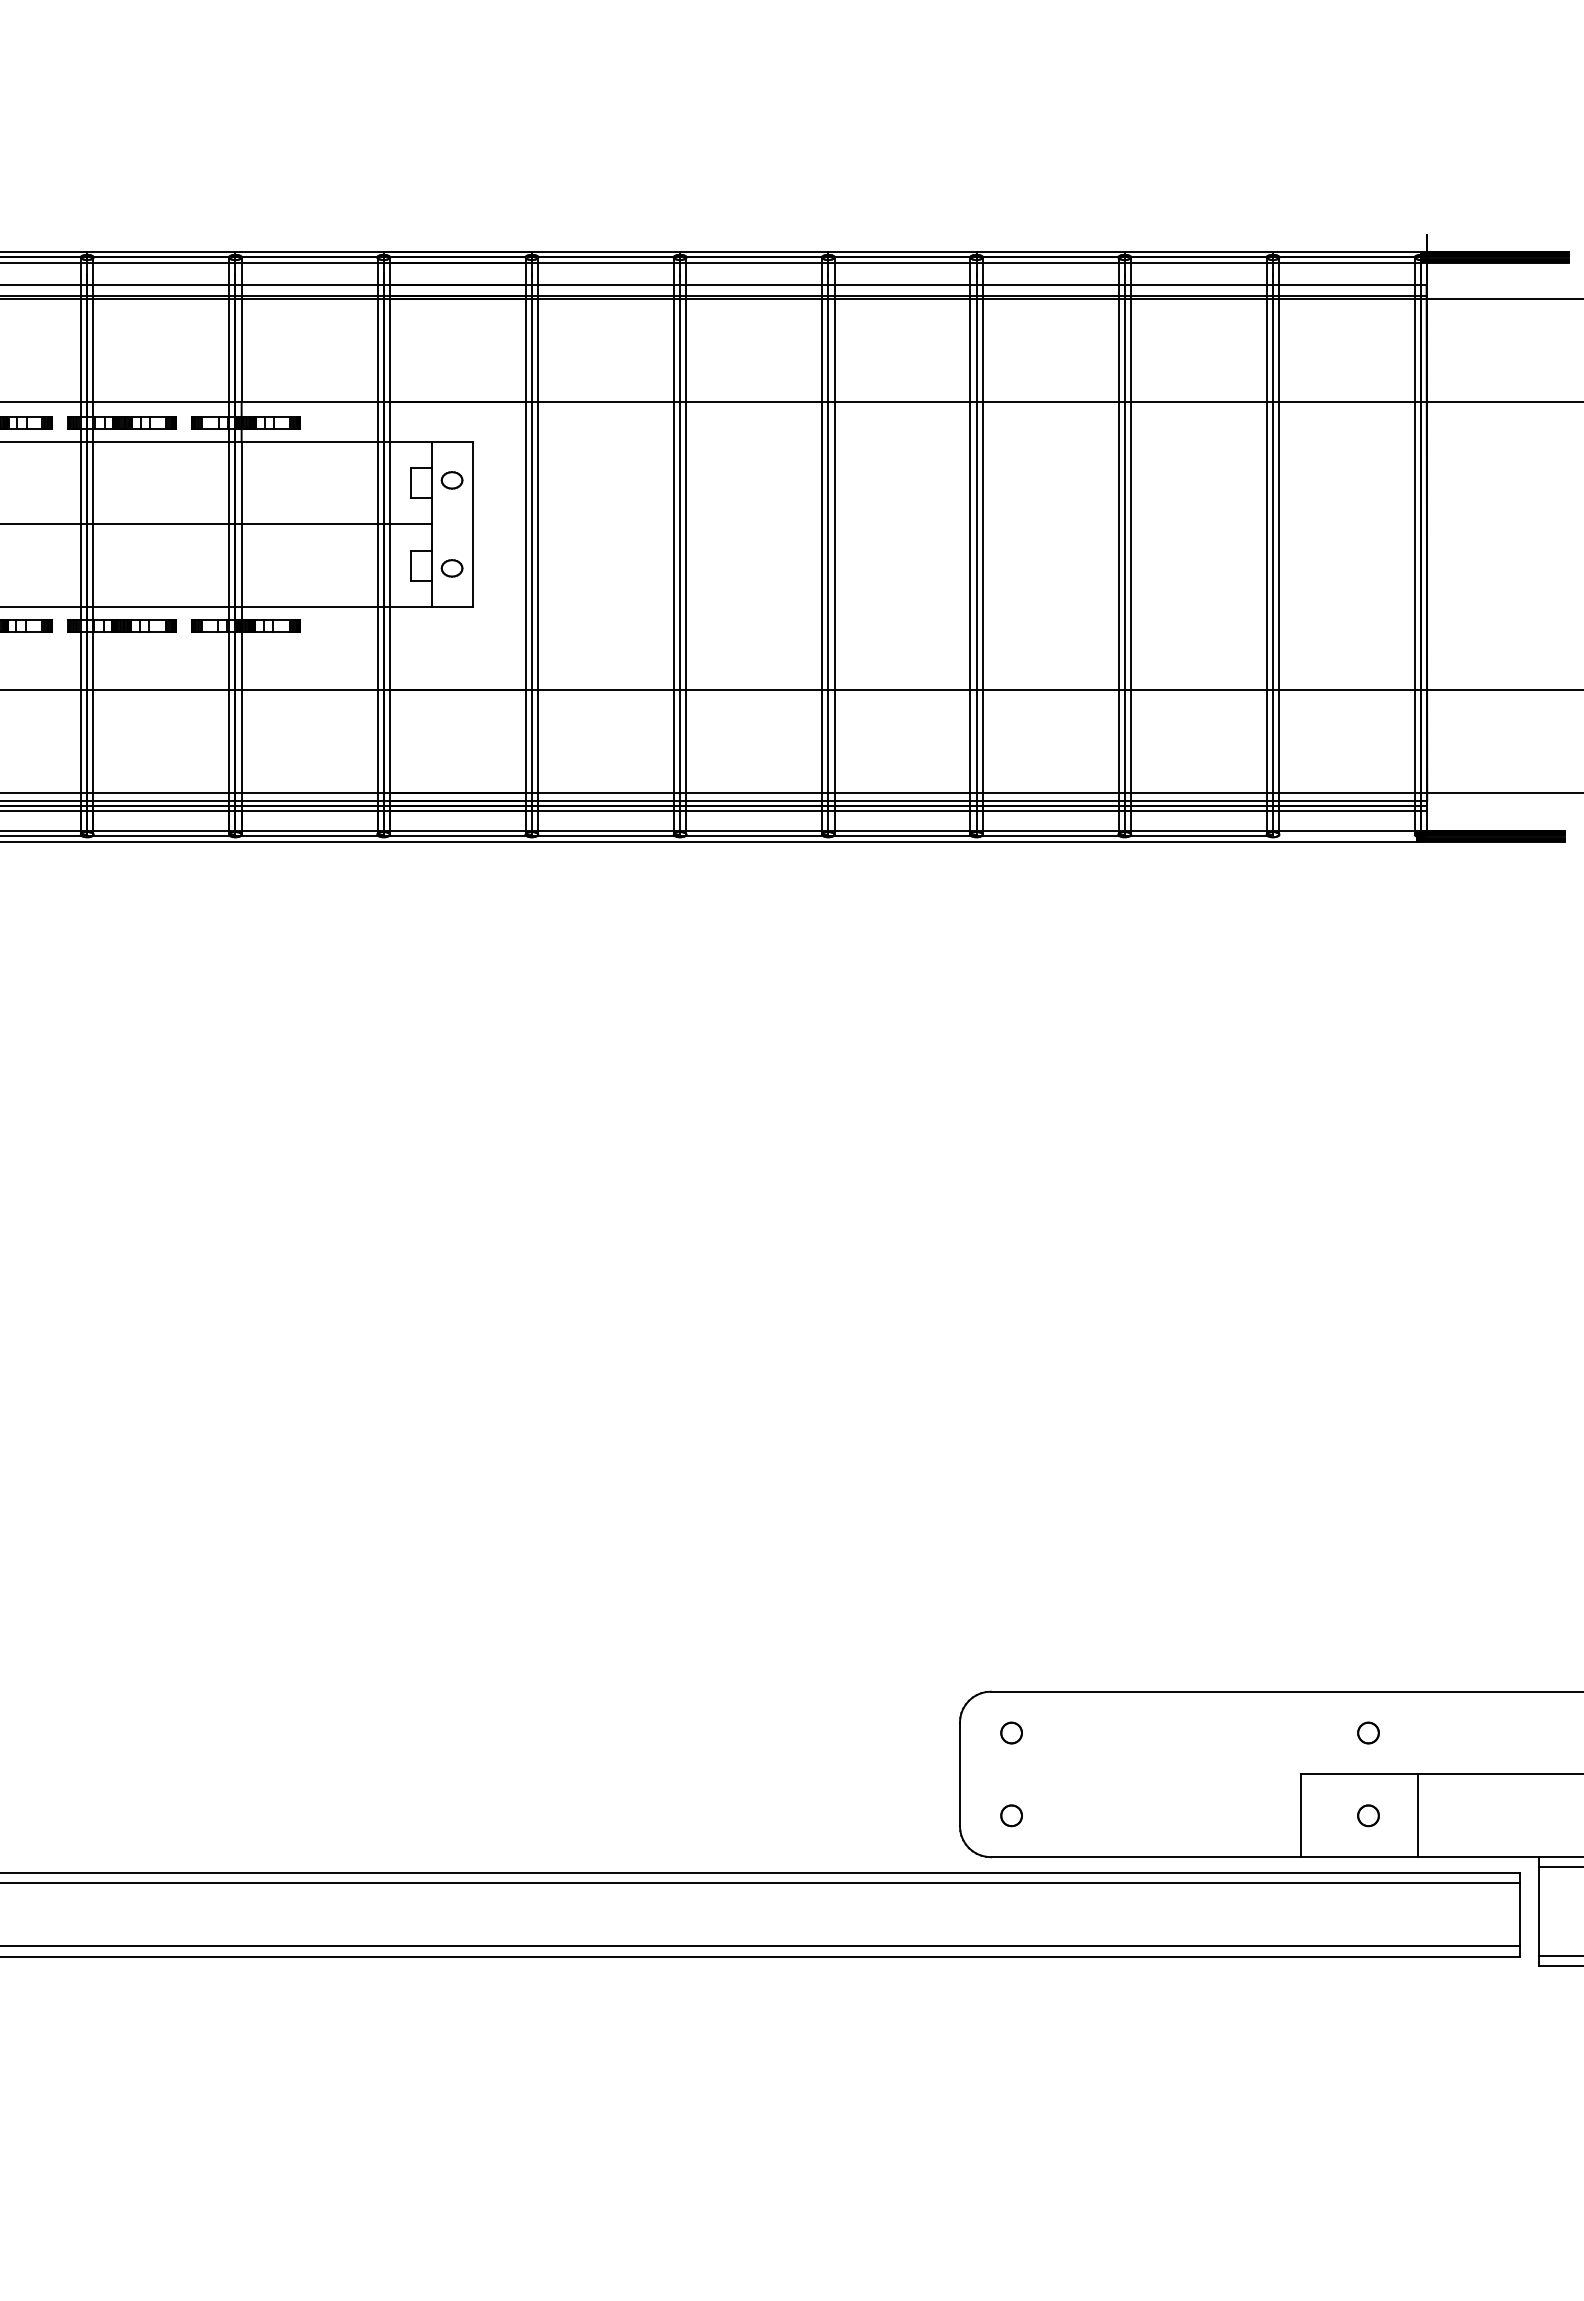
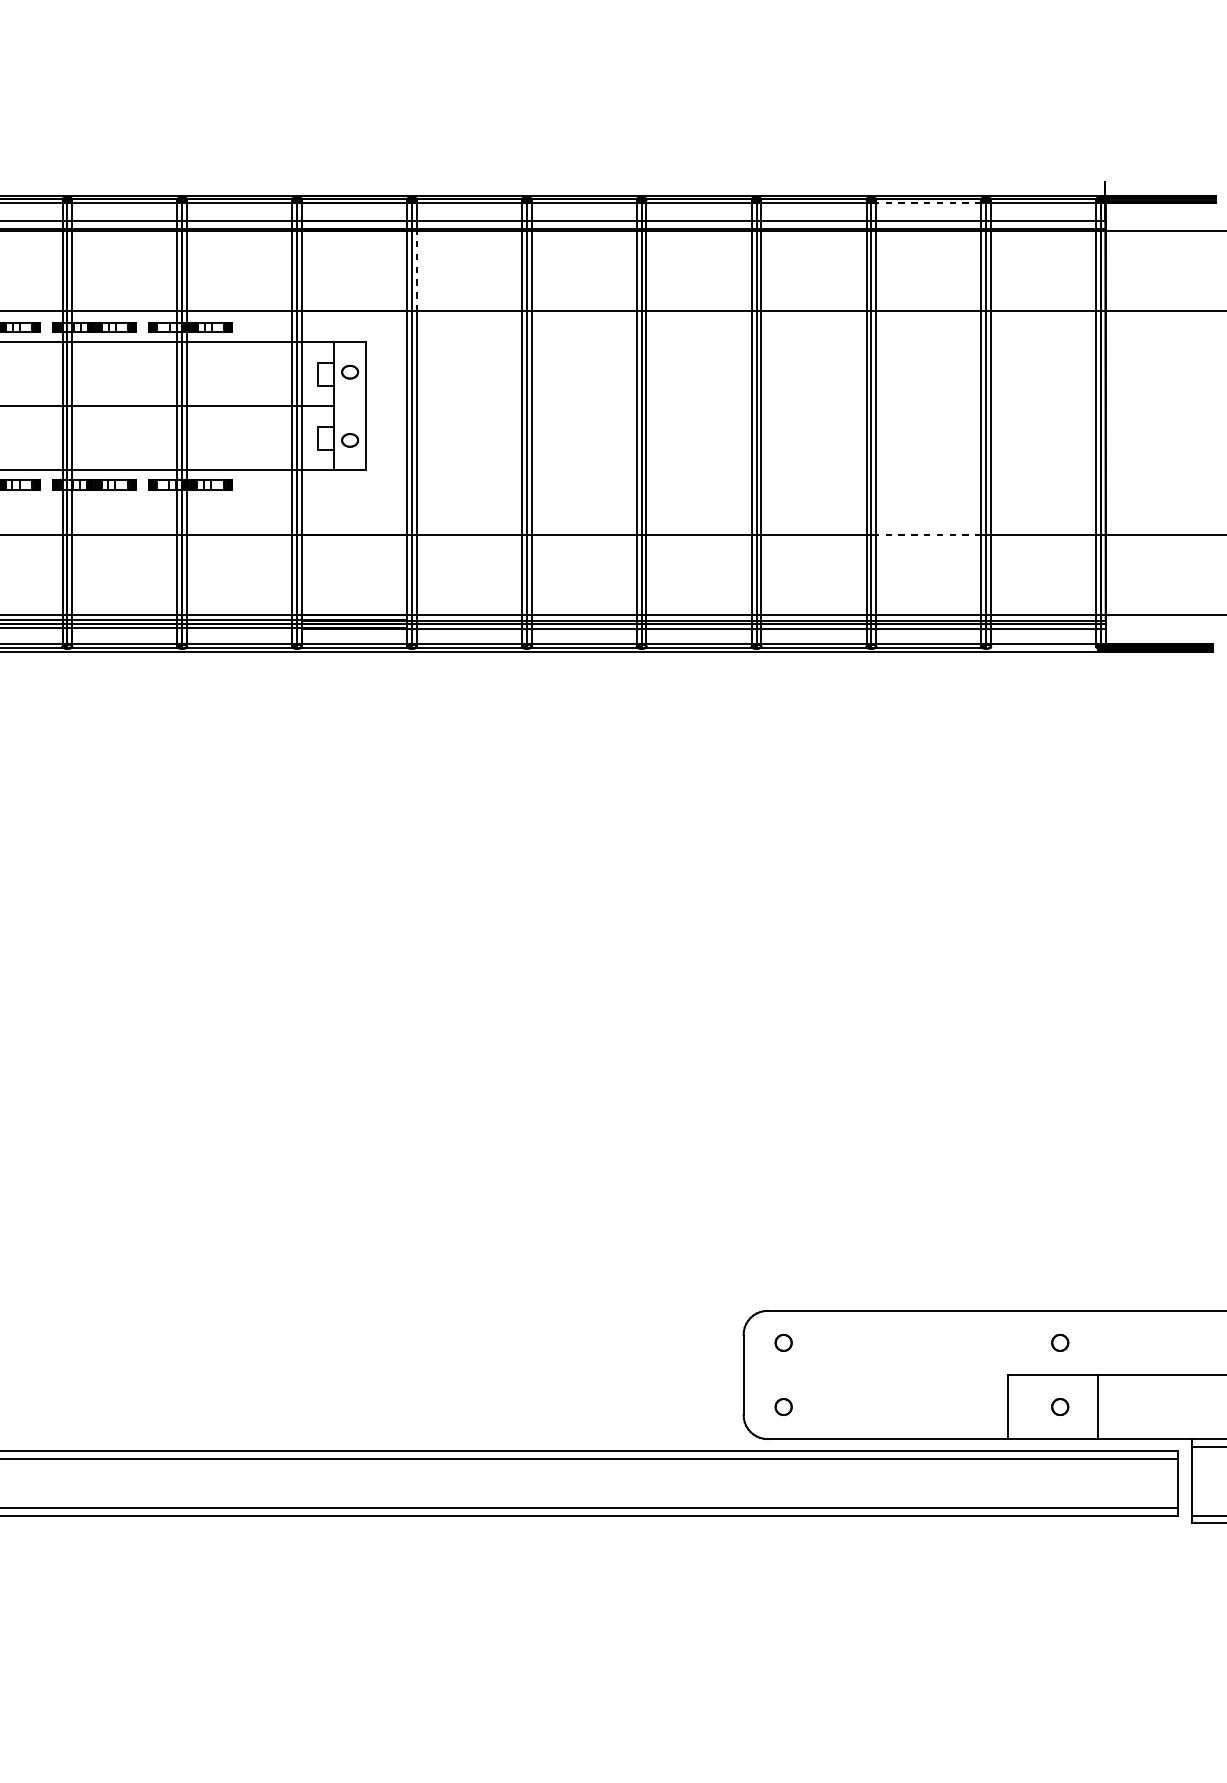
line: (1198, 262) -> (928, 203), solid -> dashed
line: (538, 350) -> (417, 271), solid -> dashed
line: (1198, 690) -> (928, 535), solid -> dashed

